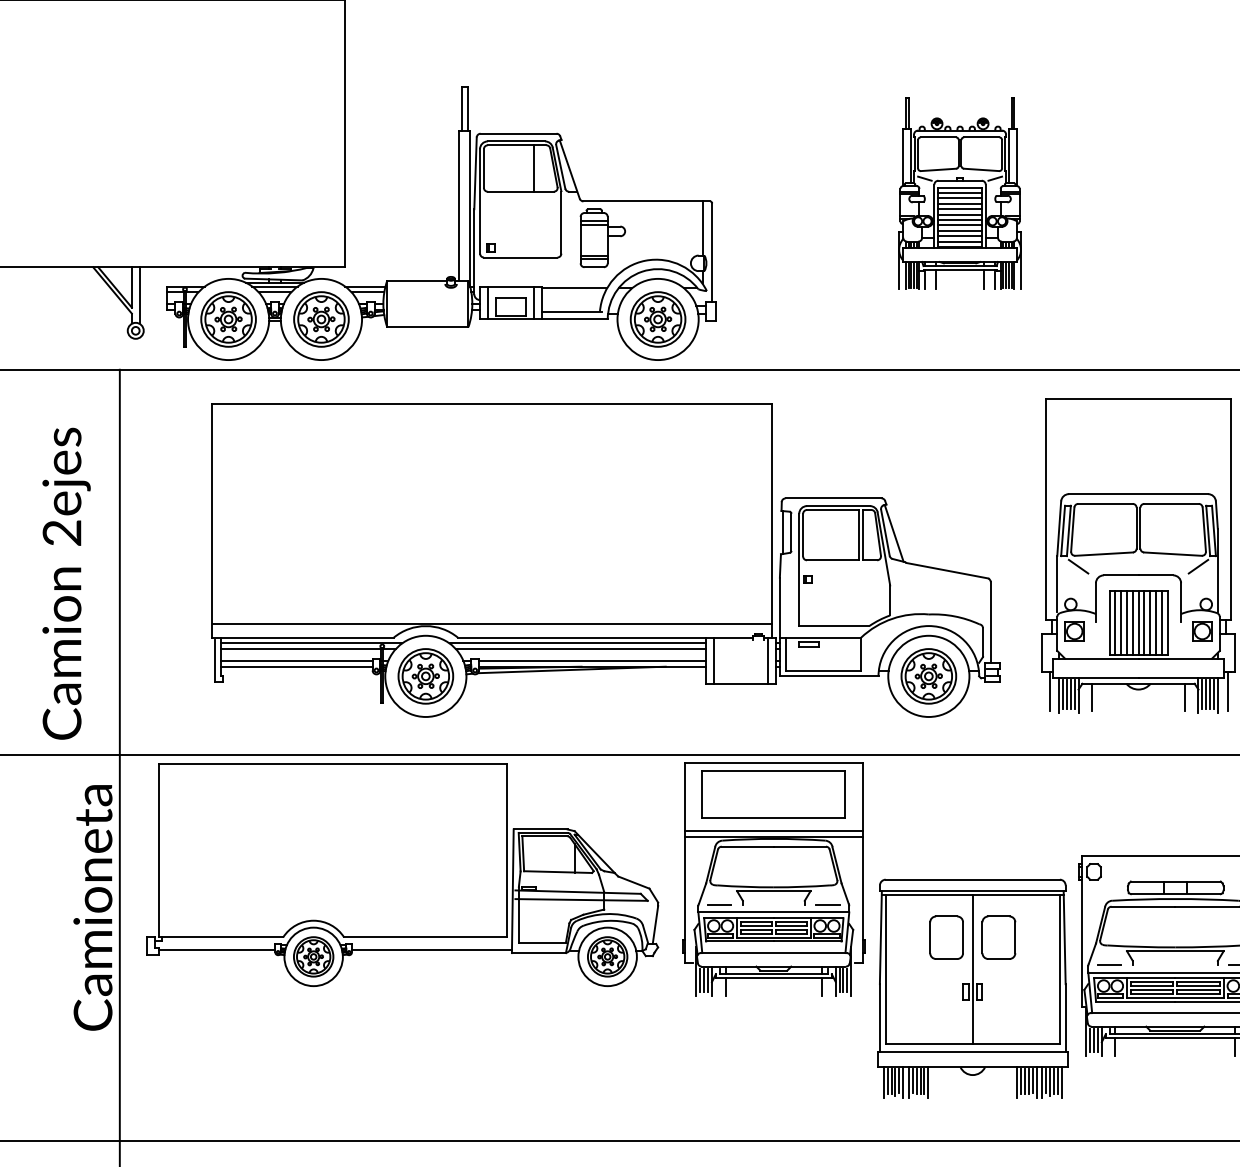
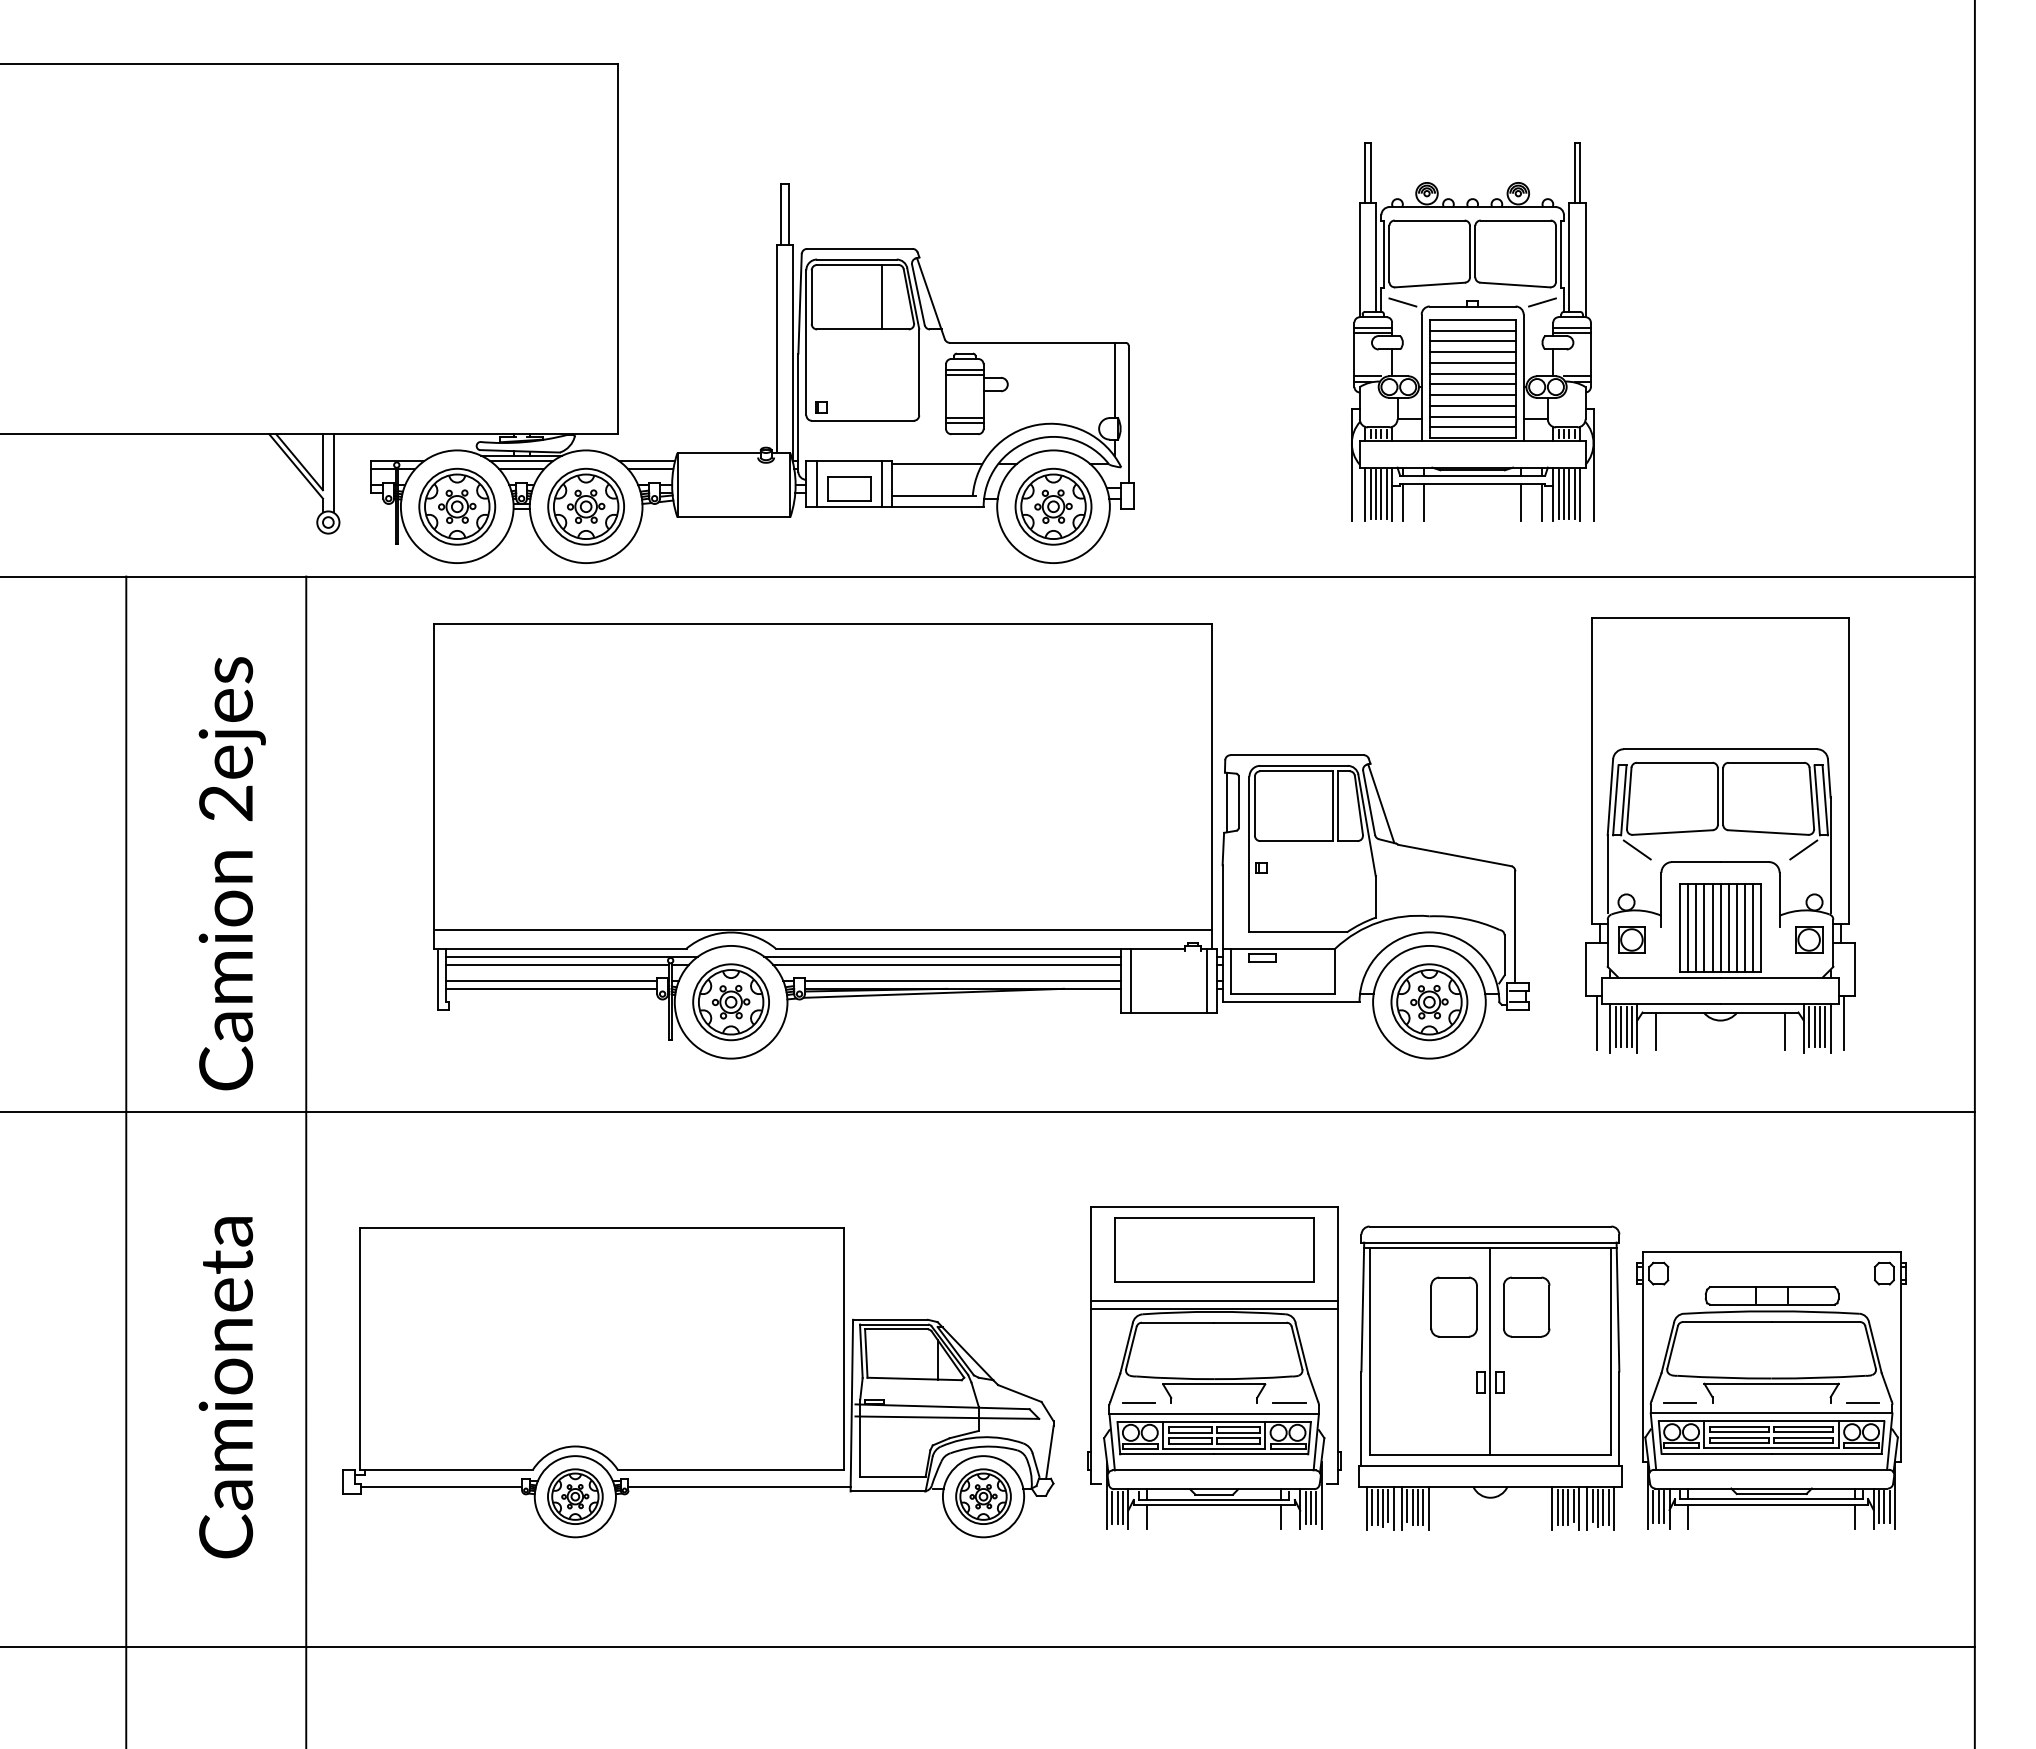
part: (959, 193) -> (1472, 331), size x1.43
part: (402, 874) -> (698, 1382), moved
part: (774, 878) -> (1214, 1367), moved
text: (92, 907) -> (225, 1387), moved
part: (972, 988) -> (1490, 1377), moved

